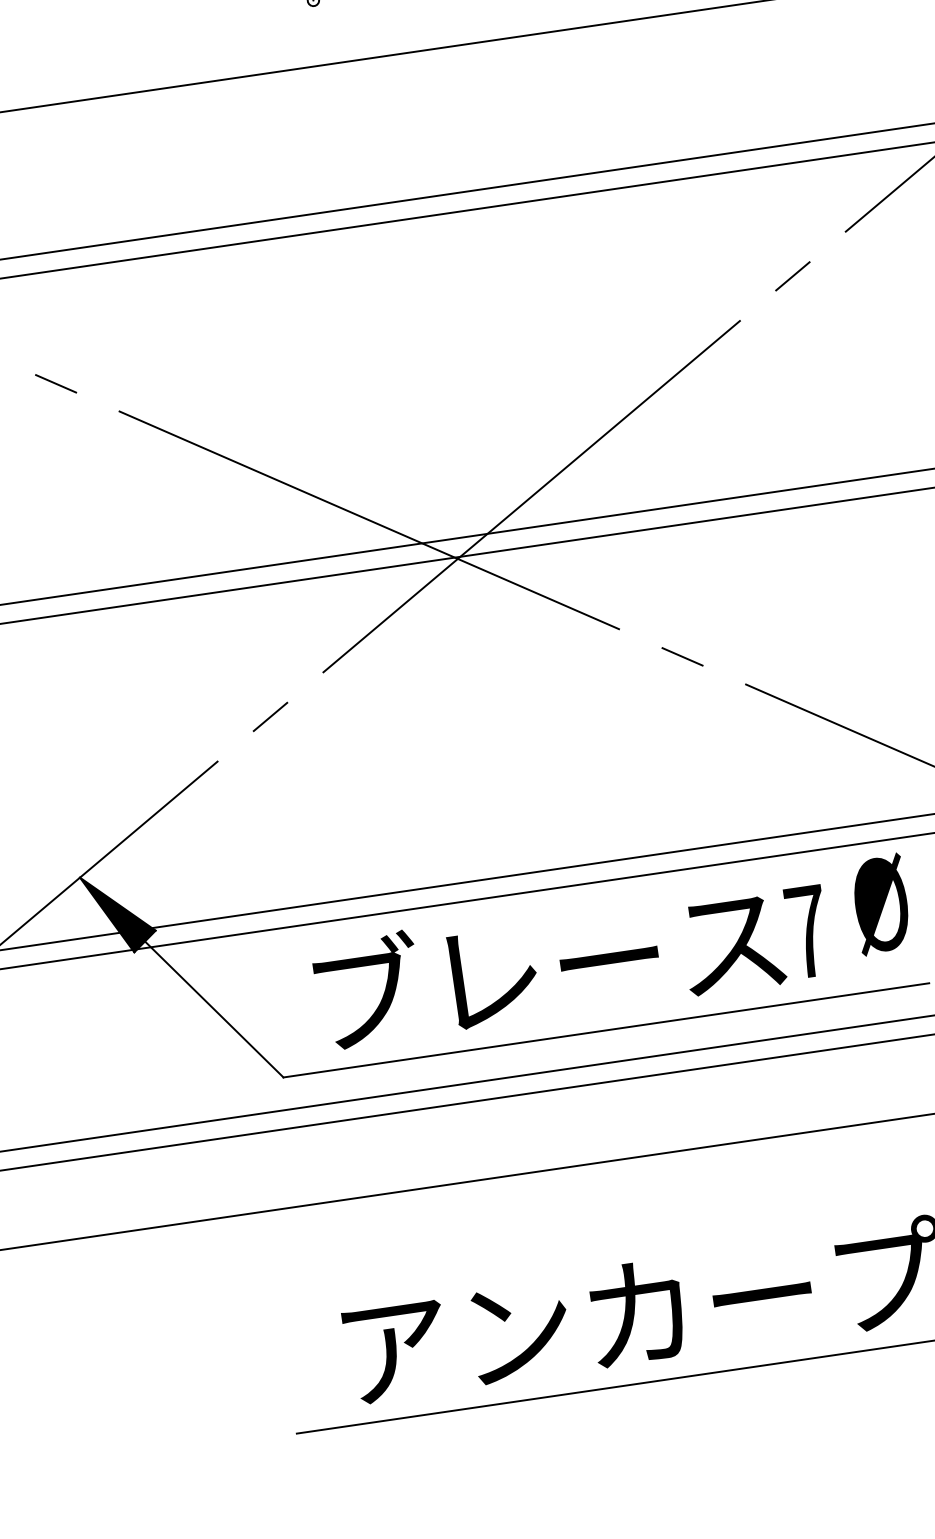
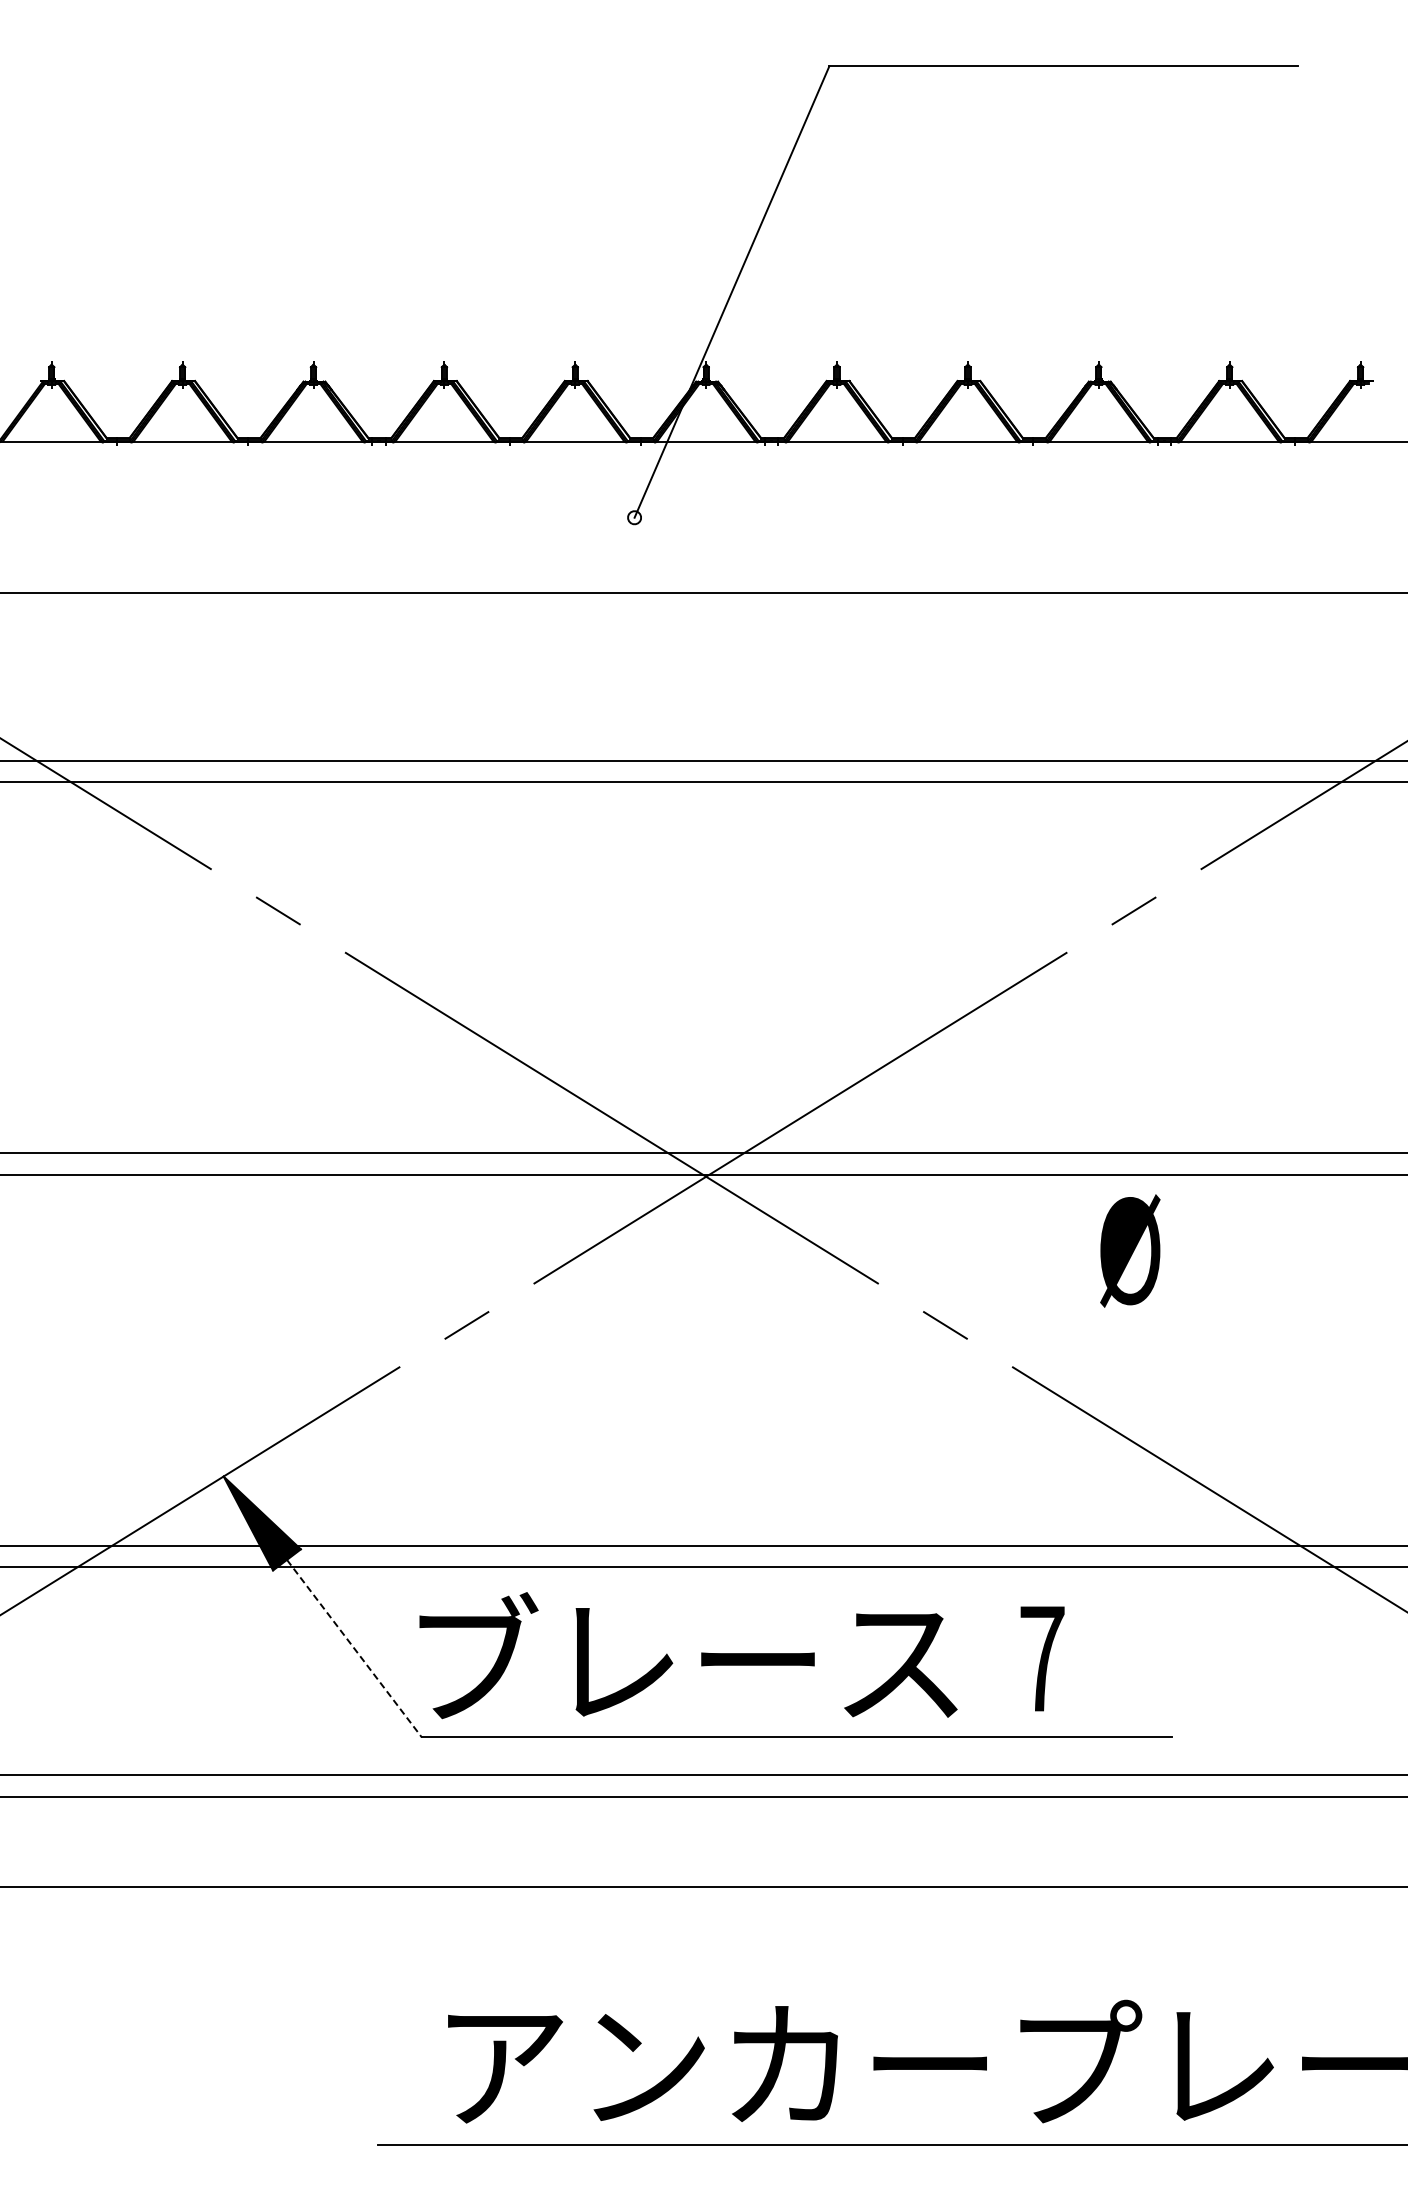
text: (881, 904) -> (1130, 1250), moved
text: (548, 964) -> (688, 1655), moved
line: (214, 1010) -> (354, 1649), solid -> dashed

